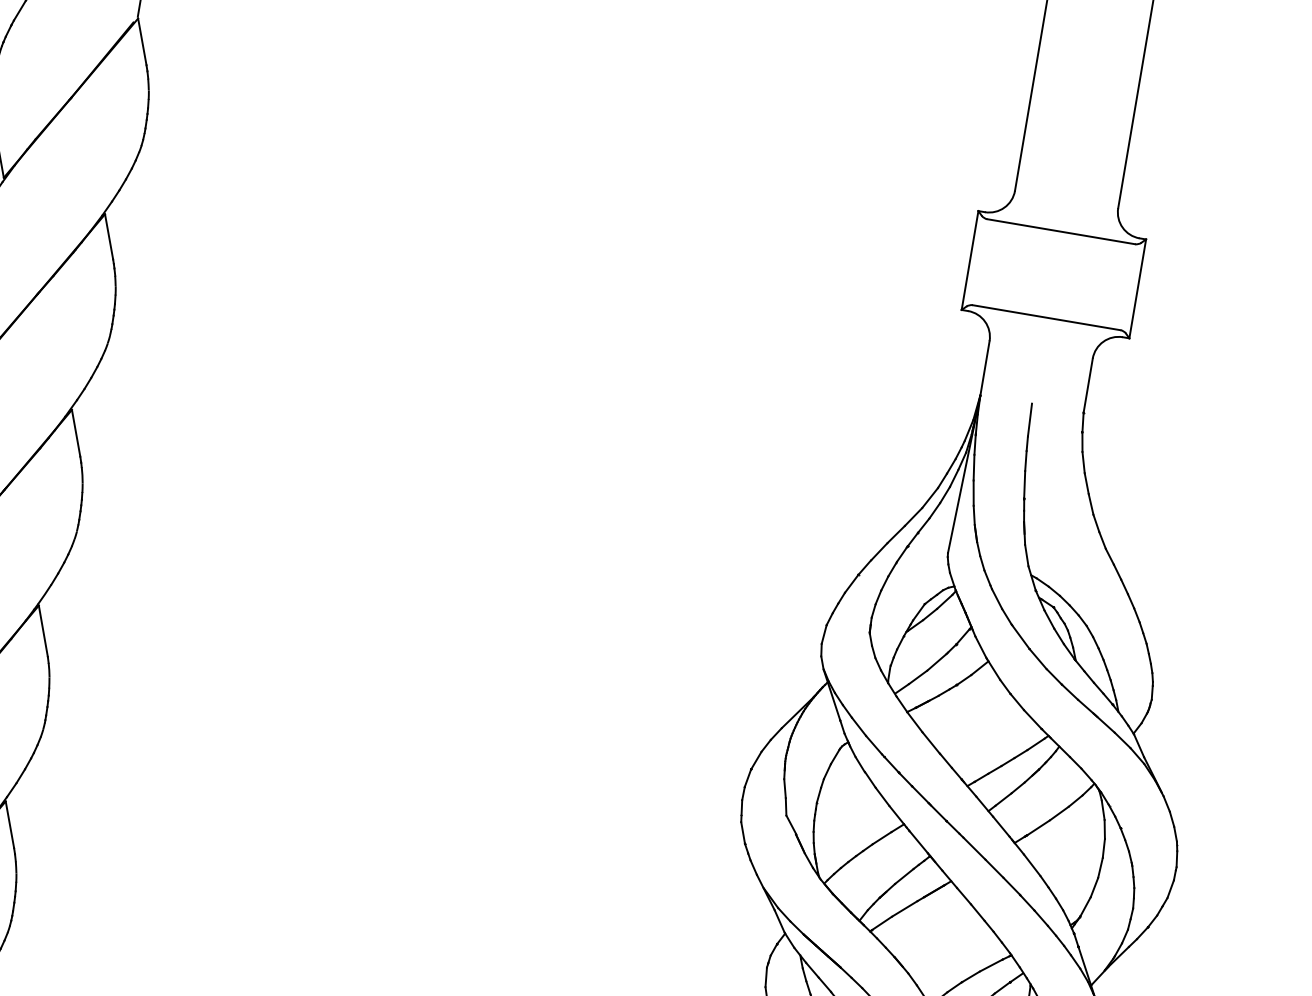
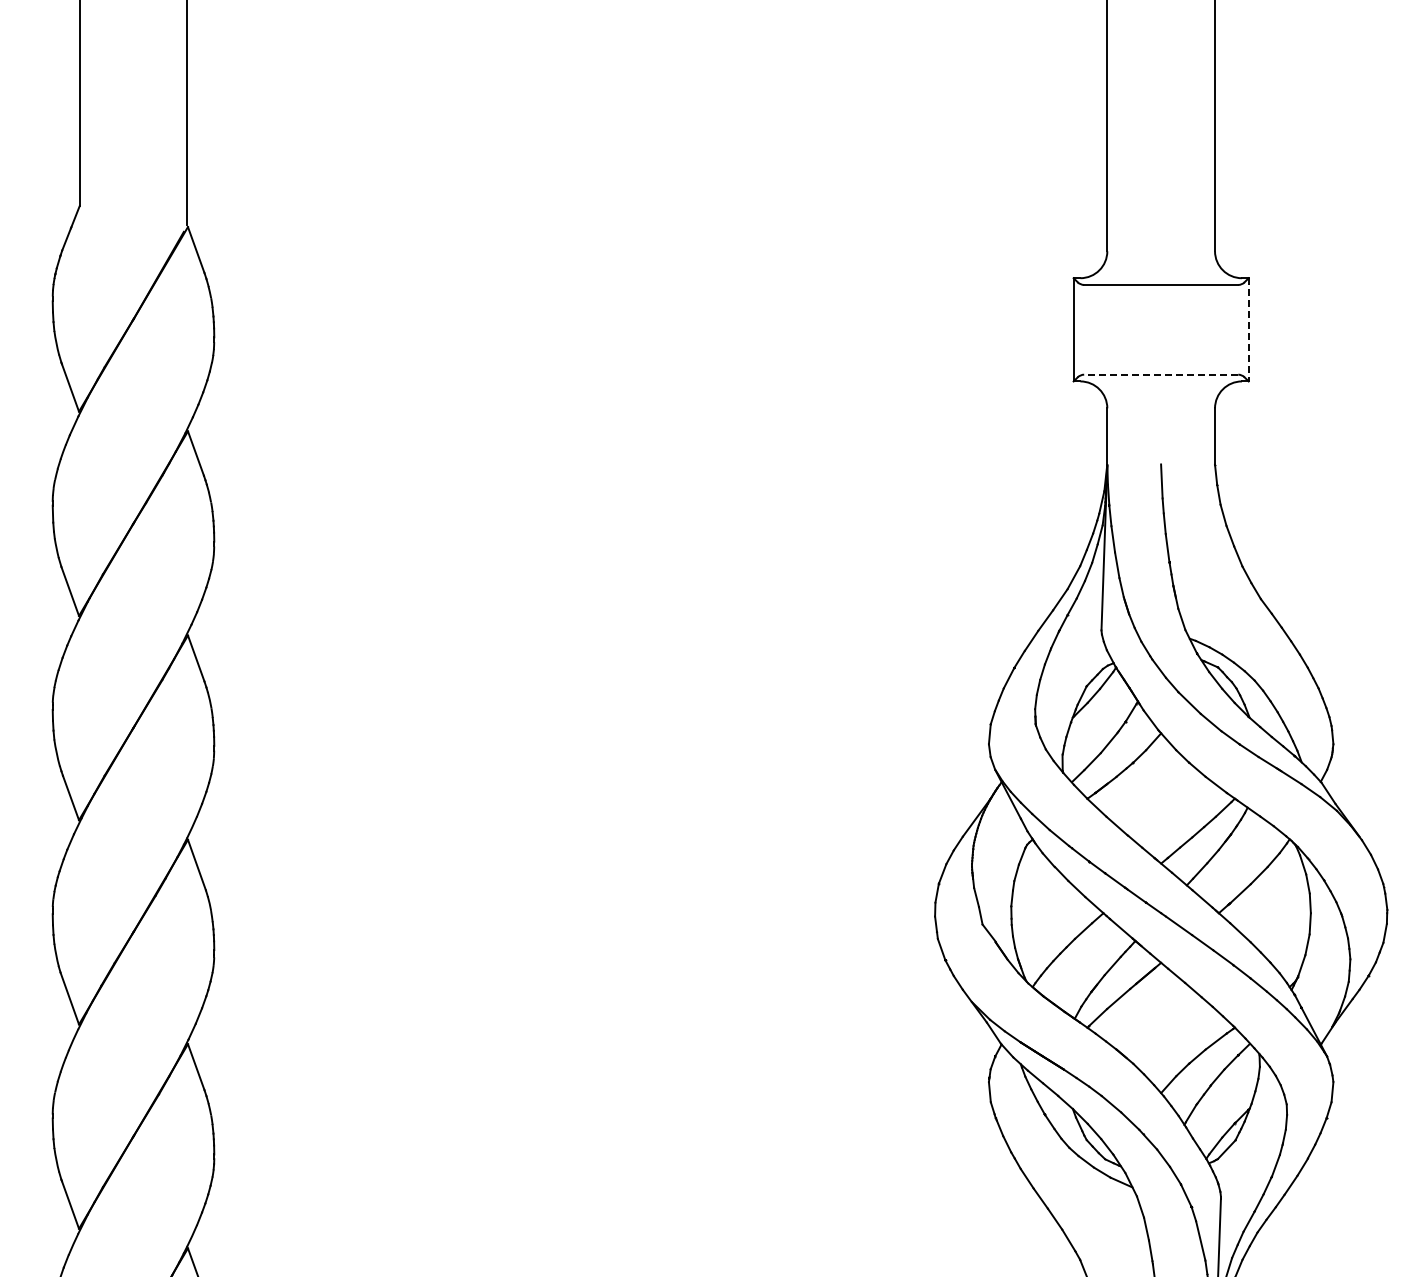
line: (1137, 288) -> (1248, 329), solid -> dashed
line: (1046, 317) -> (1160, 374), solid -> dashed

